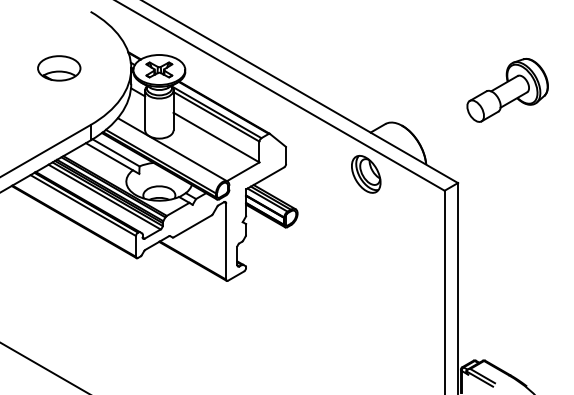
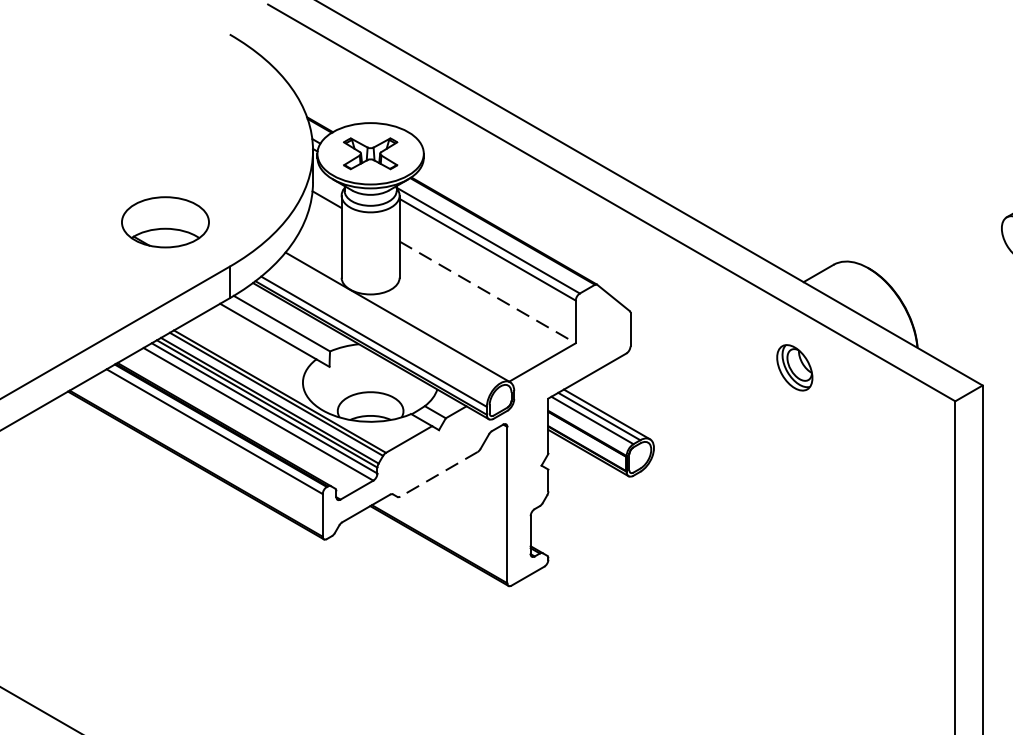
part: (59, 68) -> (165, 222), moved
line: (216, 137) -> (487, 292), solid -> dashed
part: (366, 174) -> (795, 367), size x0.6
line: (192, 226) -> (438, 474), solid -> dashed

